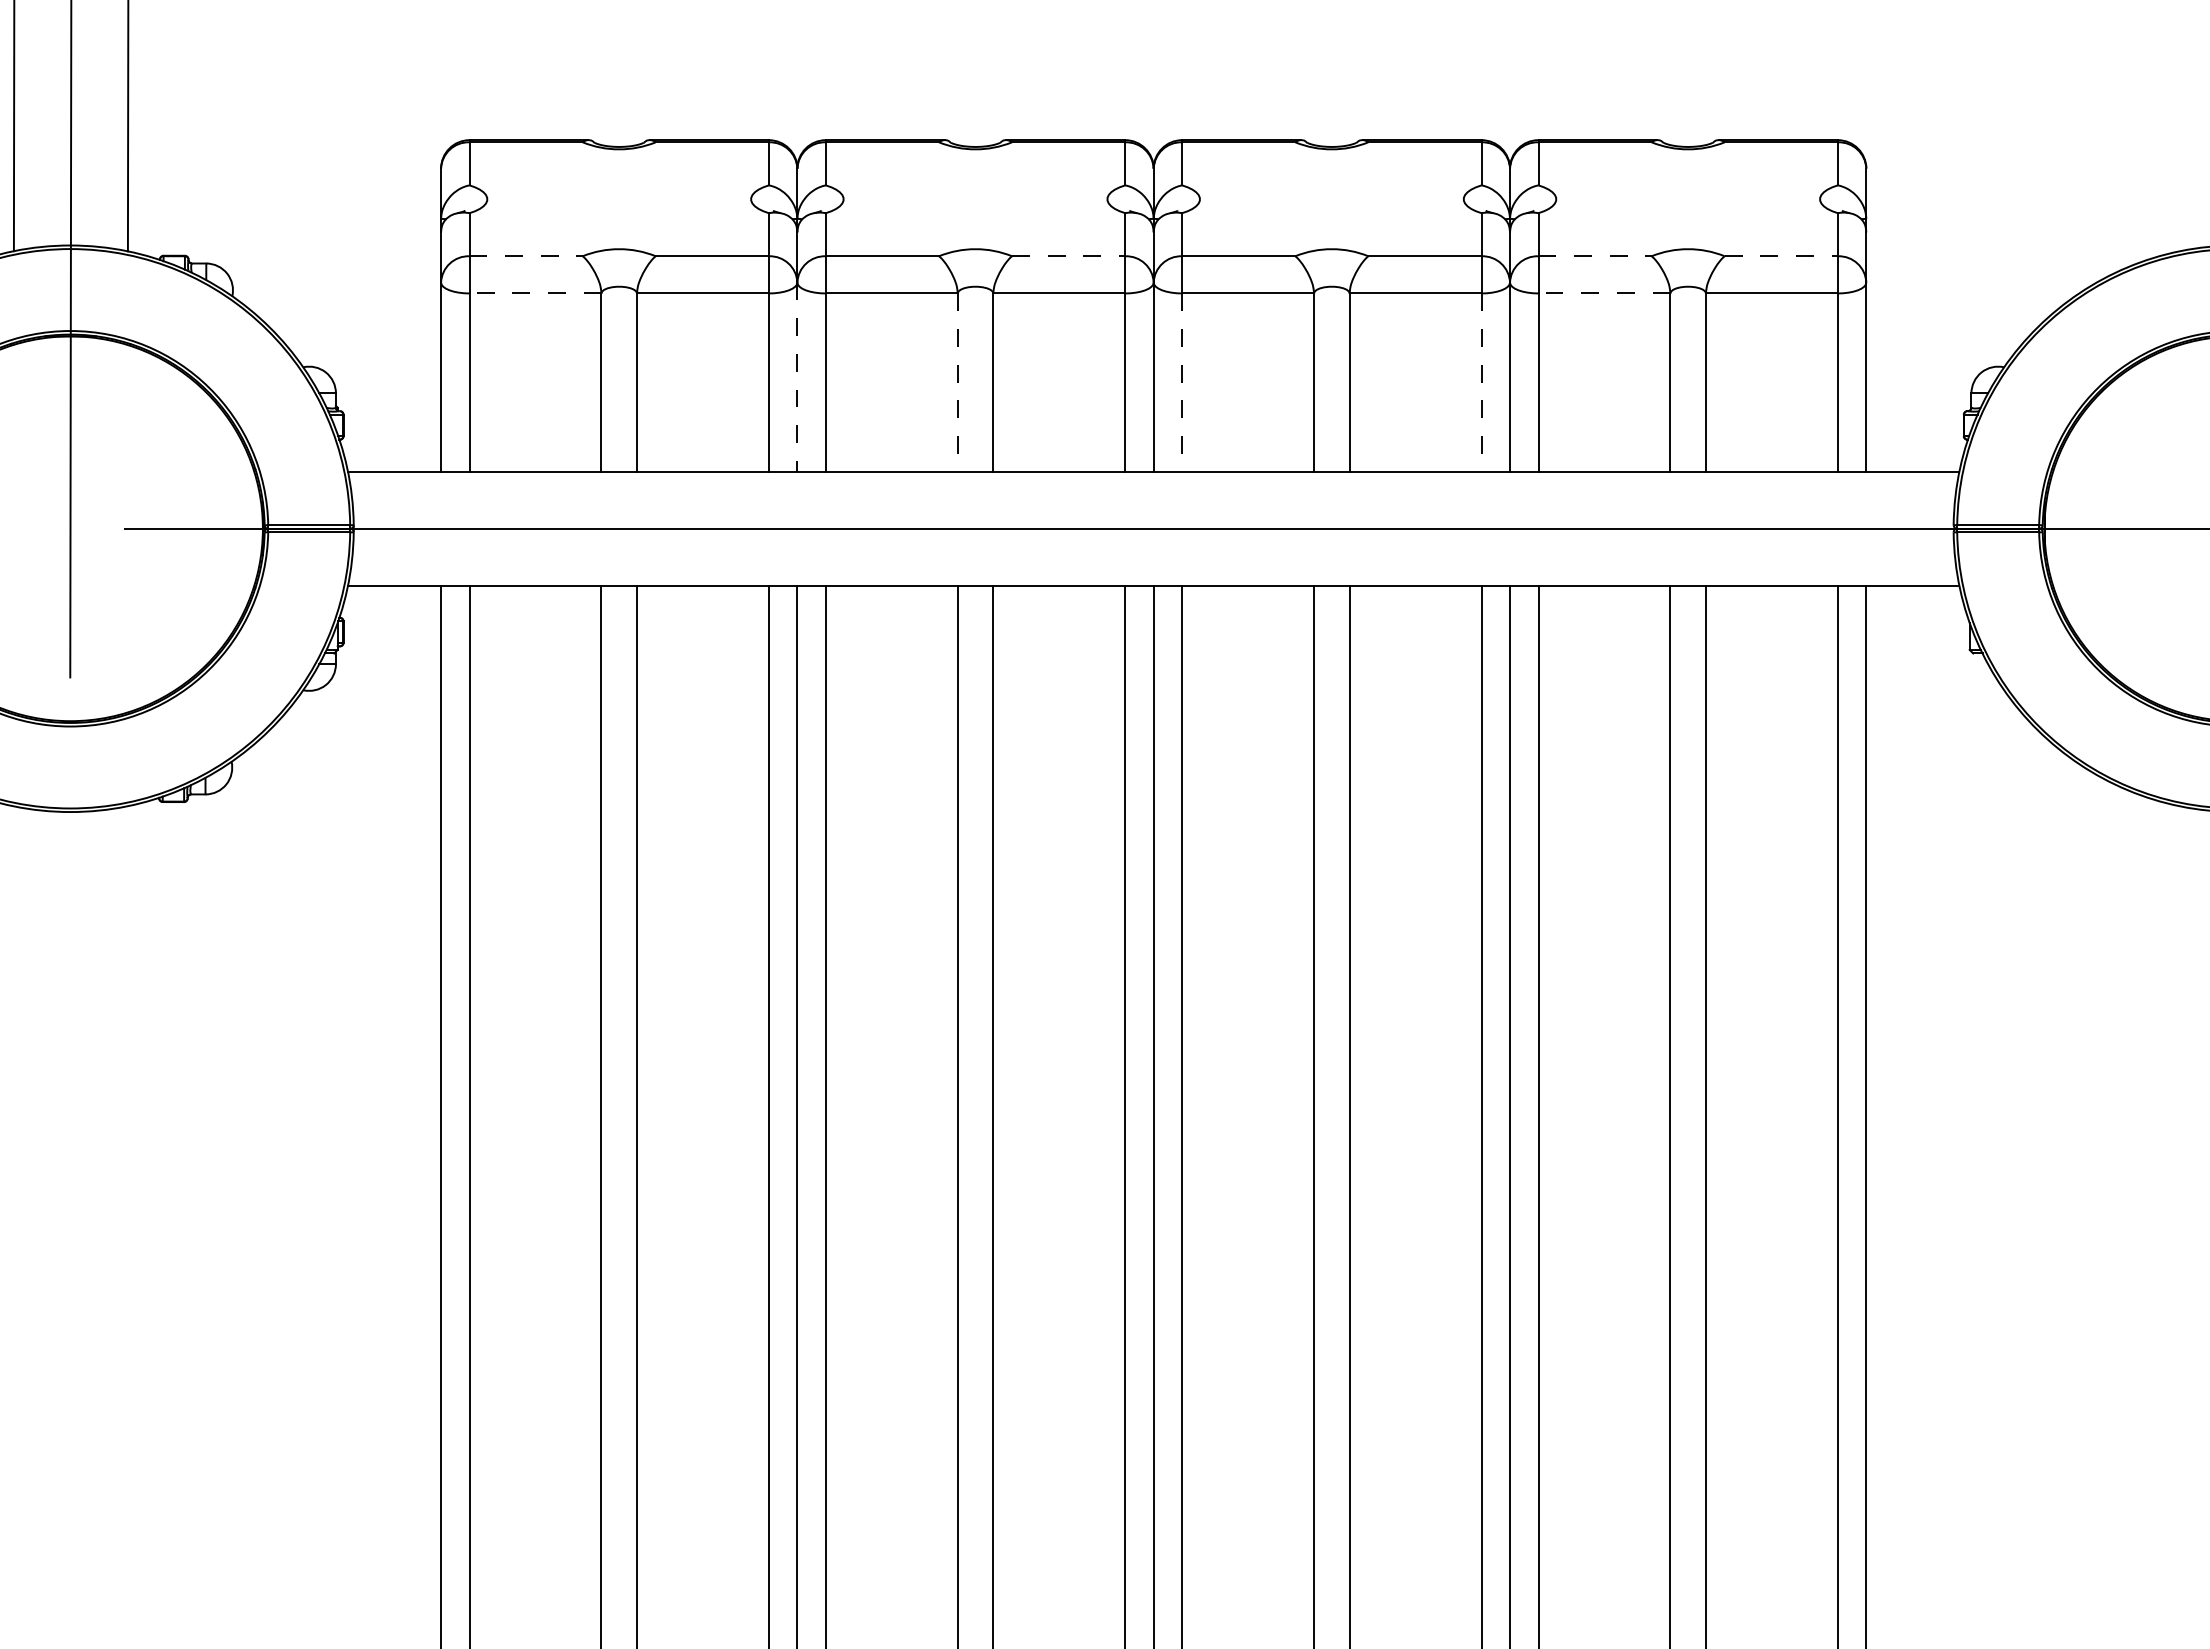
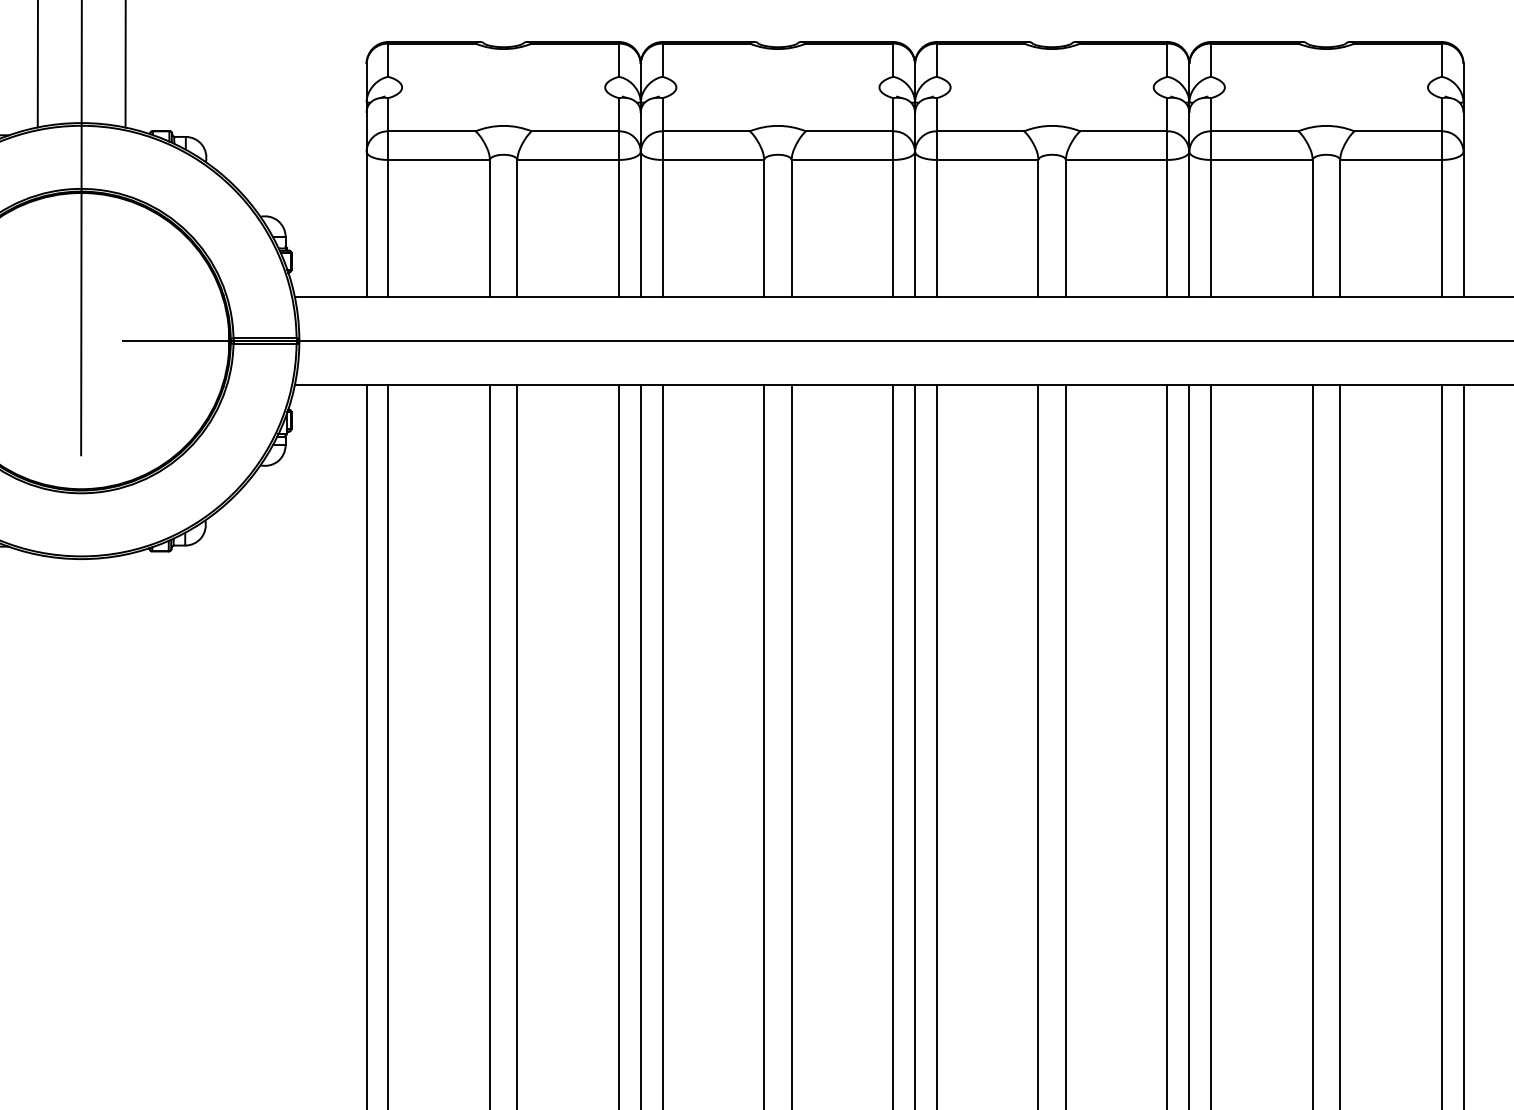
line: (526, 256) -> (432, 131), dashed -> solid
line: (1068, 256) -> (849, 131), dashed -> solid
line: (1595, 256) -> (1255, 131), dashed -> solid
line: (1781, 256) -> (1398, 131), dashed -> solid
line: (535, 293) -> (439, 160), dashed -> solid
line: (1604, 293) -> (1262, 160), dashed -> solid
line: (797, 377) -> (640, 224), dashed -> solid
line: (957, 383) -> (764, 229), dashed -> solid
line: (1182, 383) -> (937, 229), dashed -> solid
line: (1481, 383) -> (1167, 229), dashed -> solid

